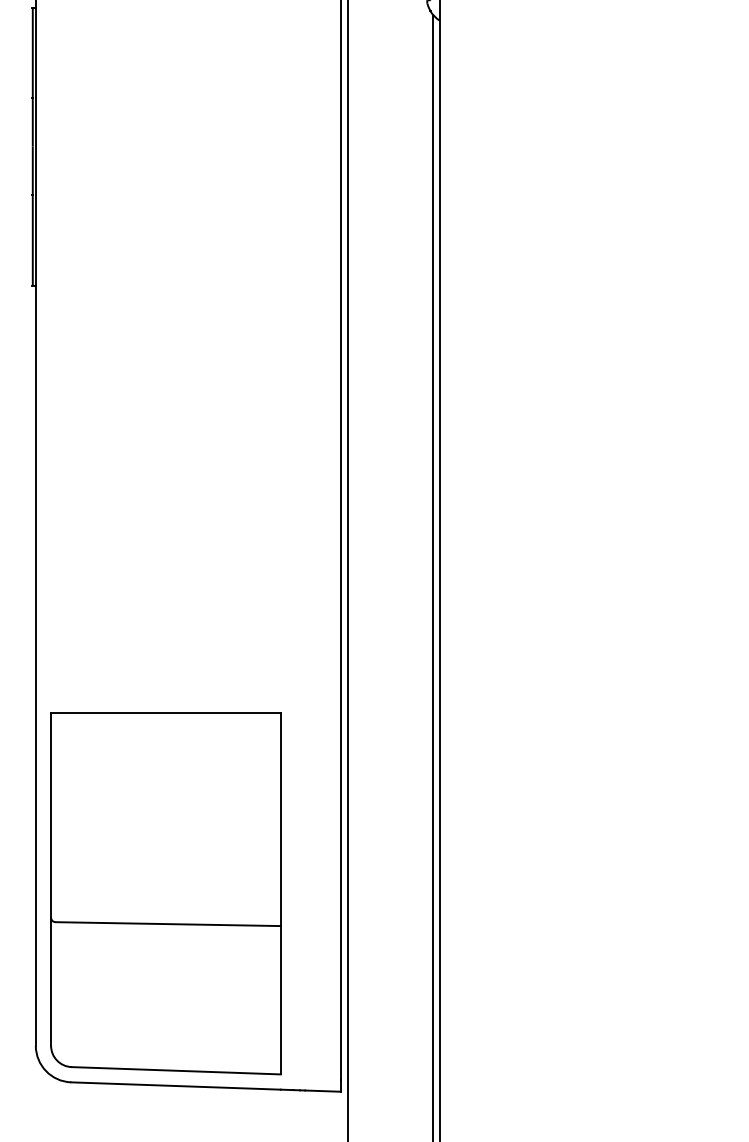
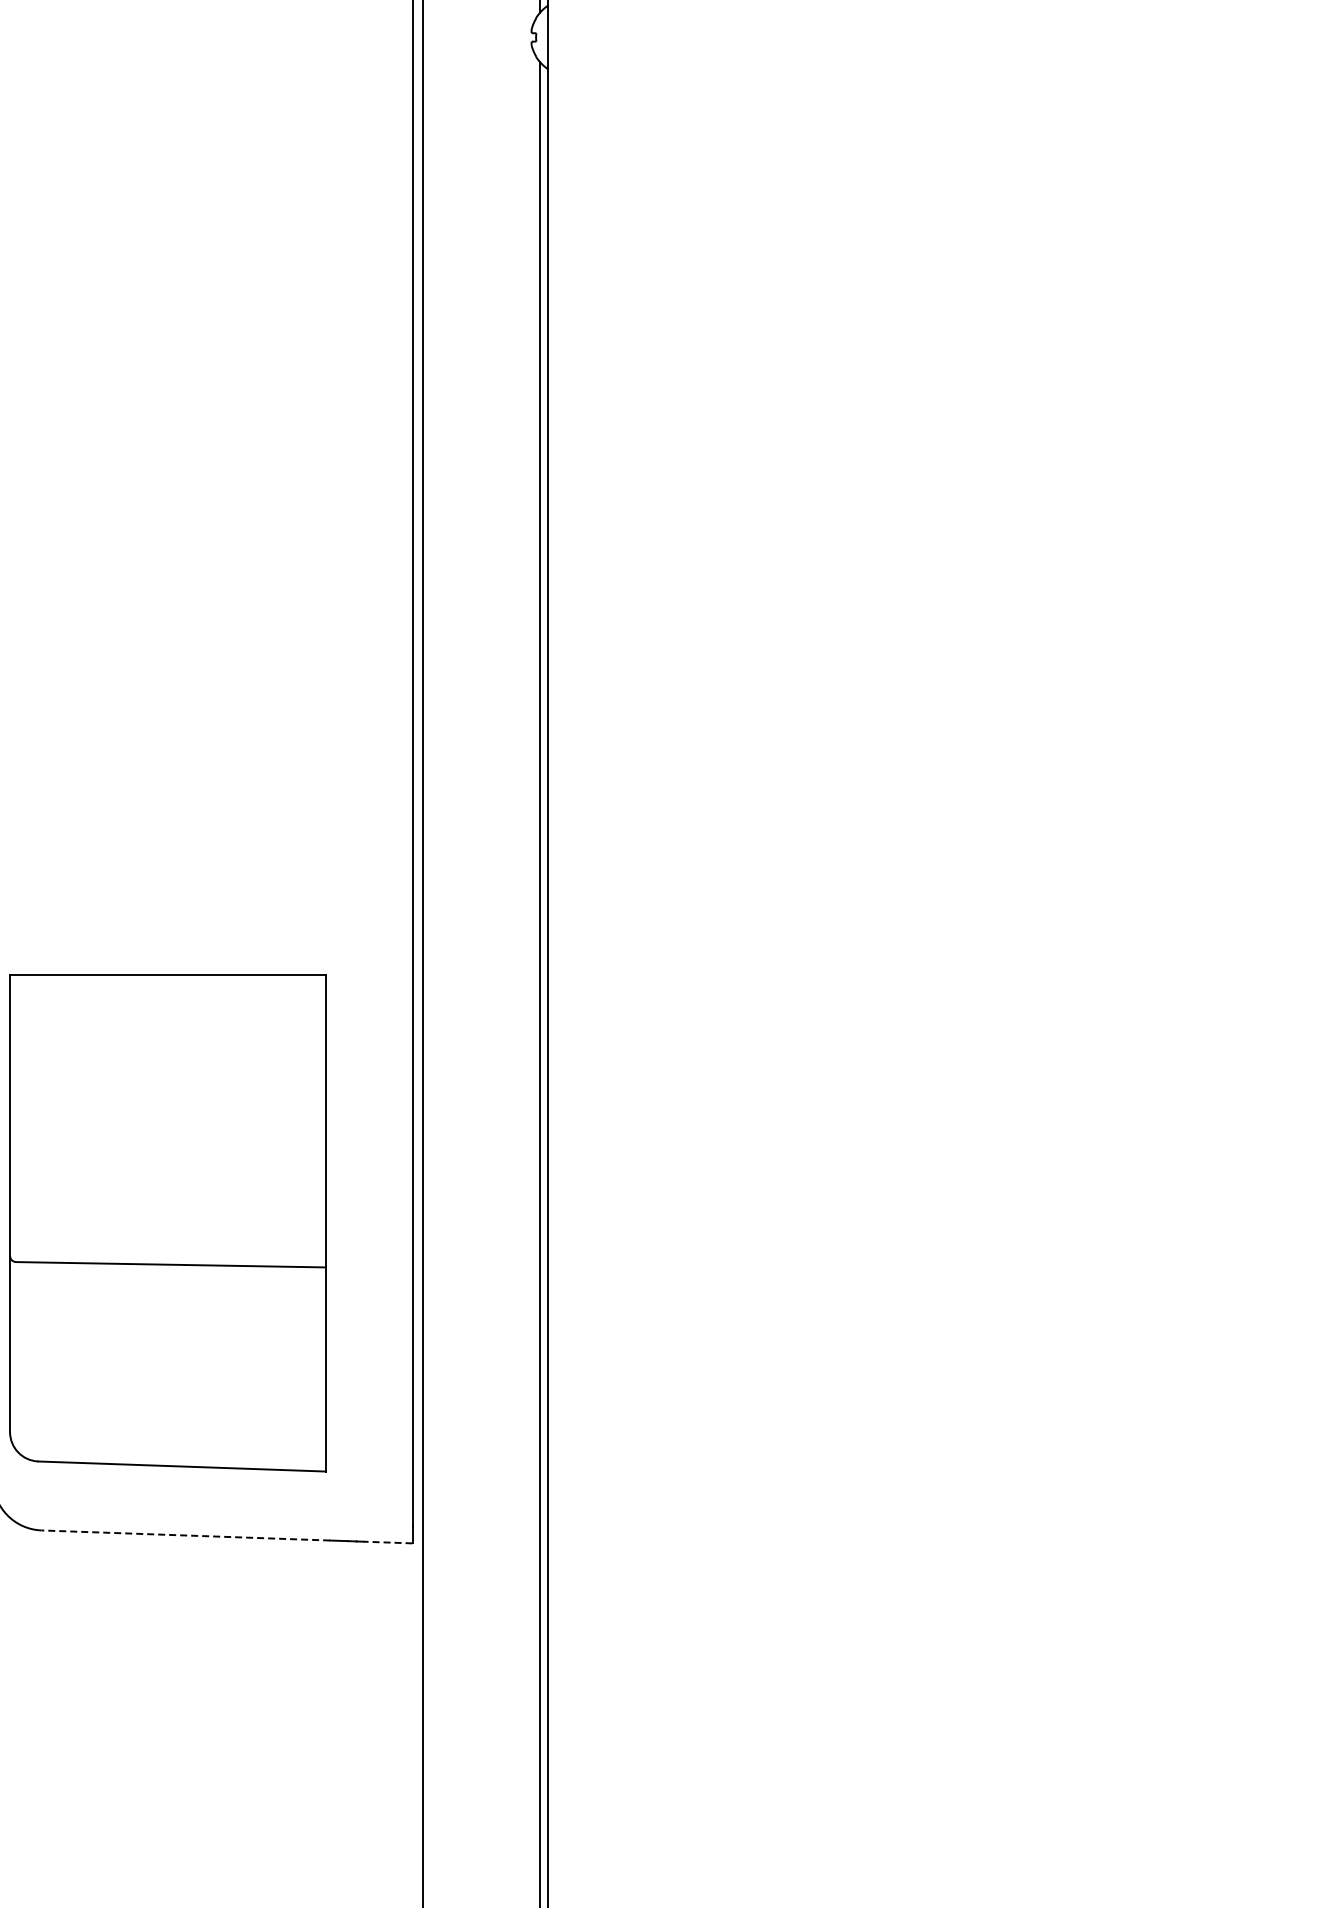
part: (165, 894) -> (167, 1223), moved
line: (175, 1086) -> (185, 1535), solid -> dashed
line: (322, 1091) -> (387, 1542), solid -> dashed

